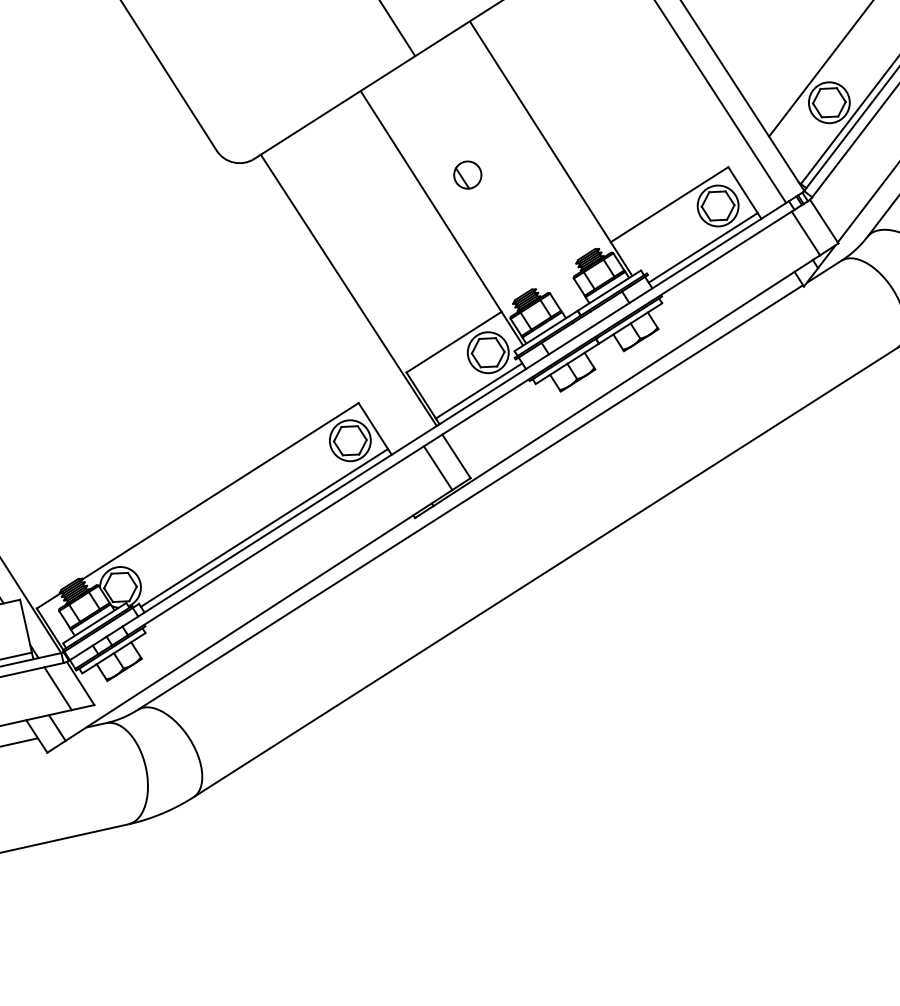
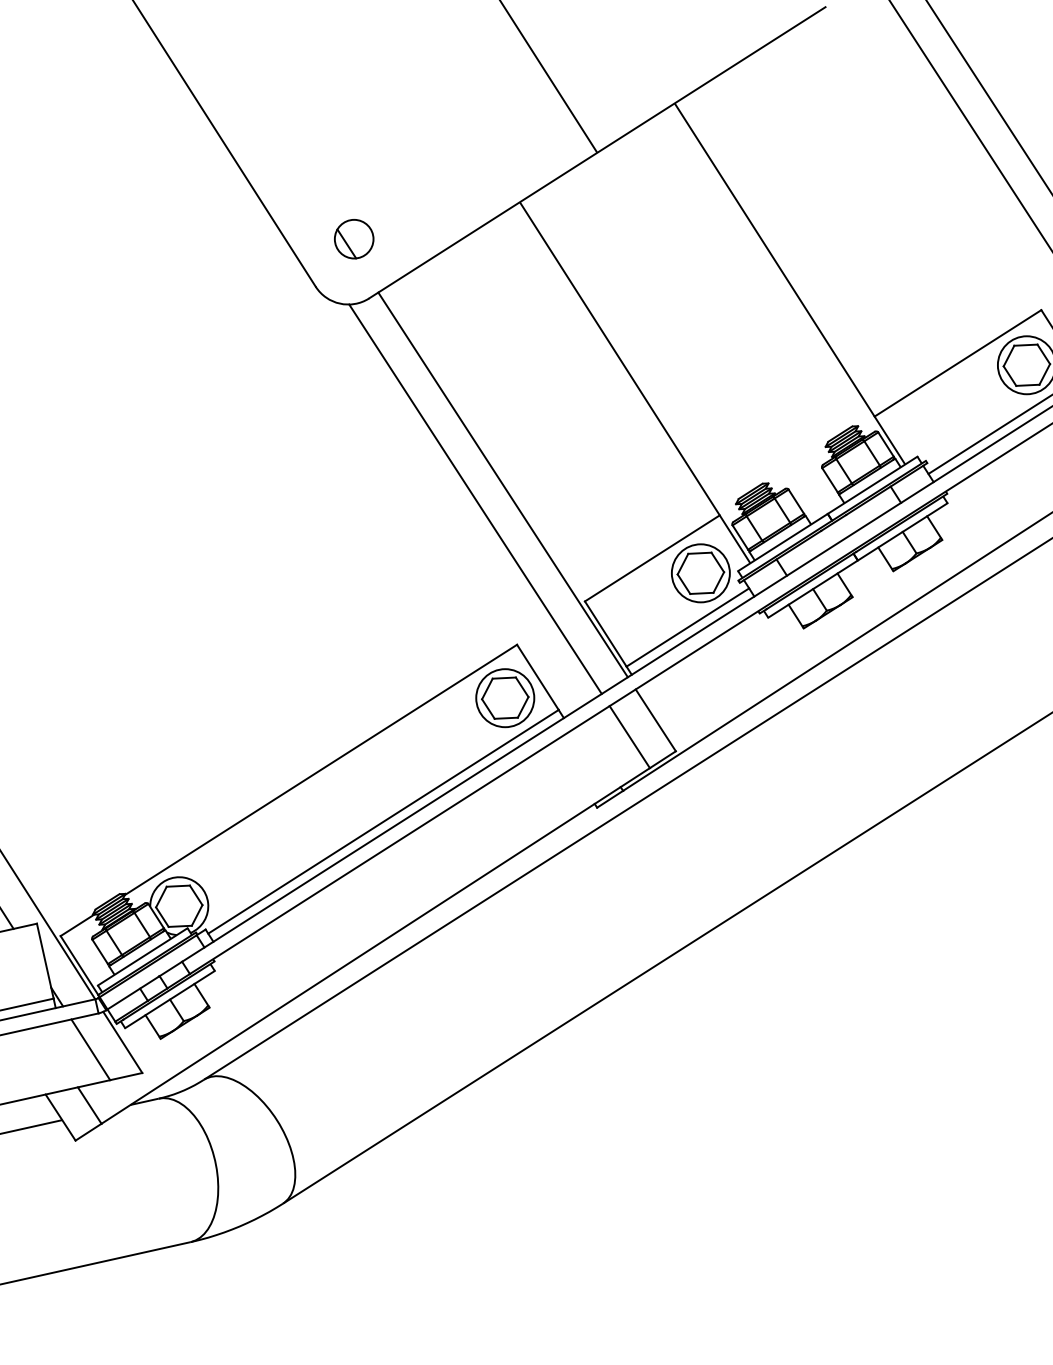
part: (467, 174) -> (353, 238), moved
line: (329, 300) -> (475, 499), added

